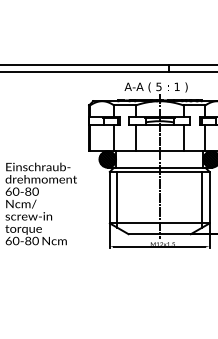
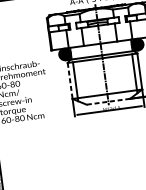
line: (109, 197) -> (69, 80), solid -> dashed
line: (159, 234) -> (108, 101), solid -> dashed

